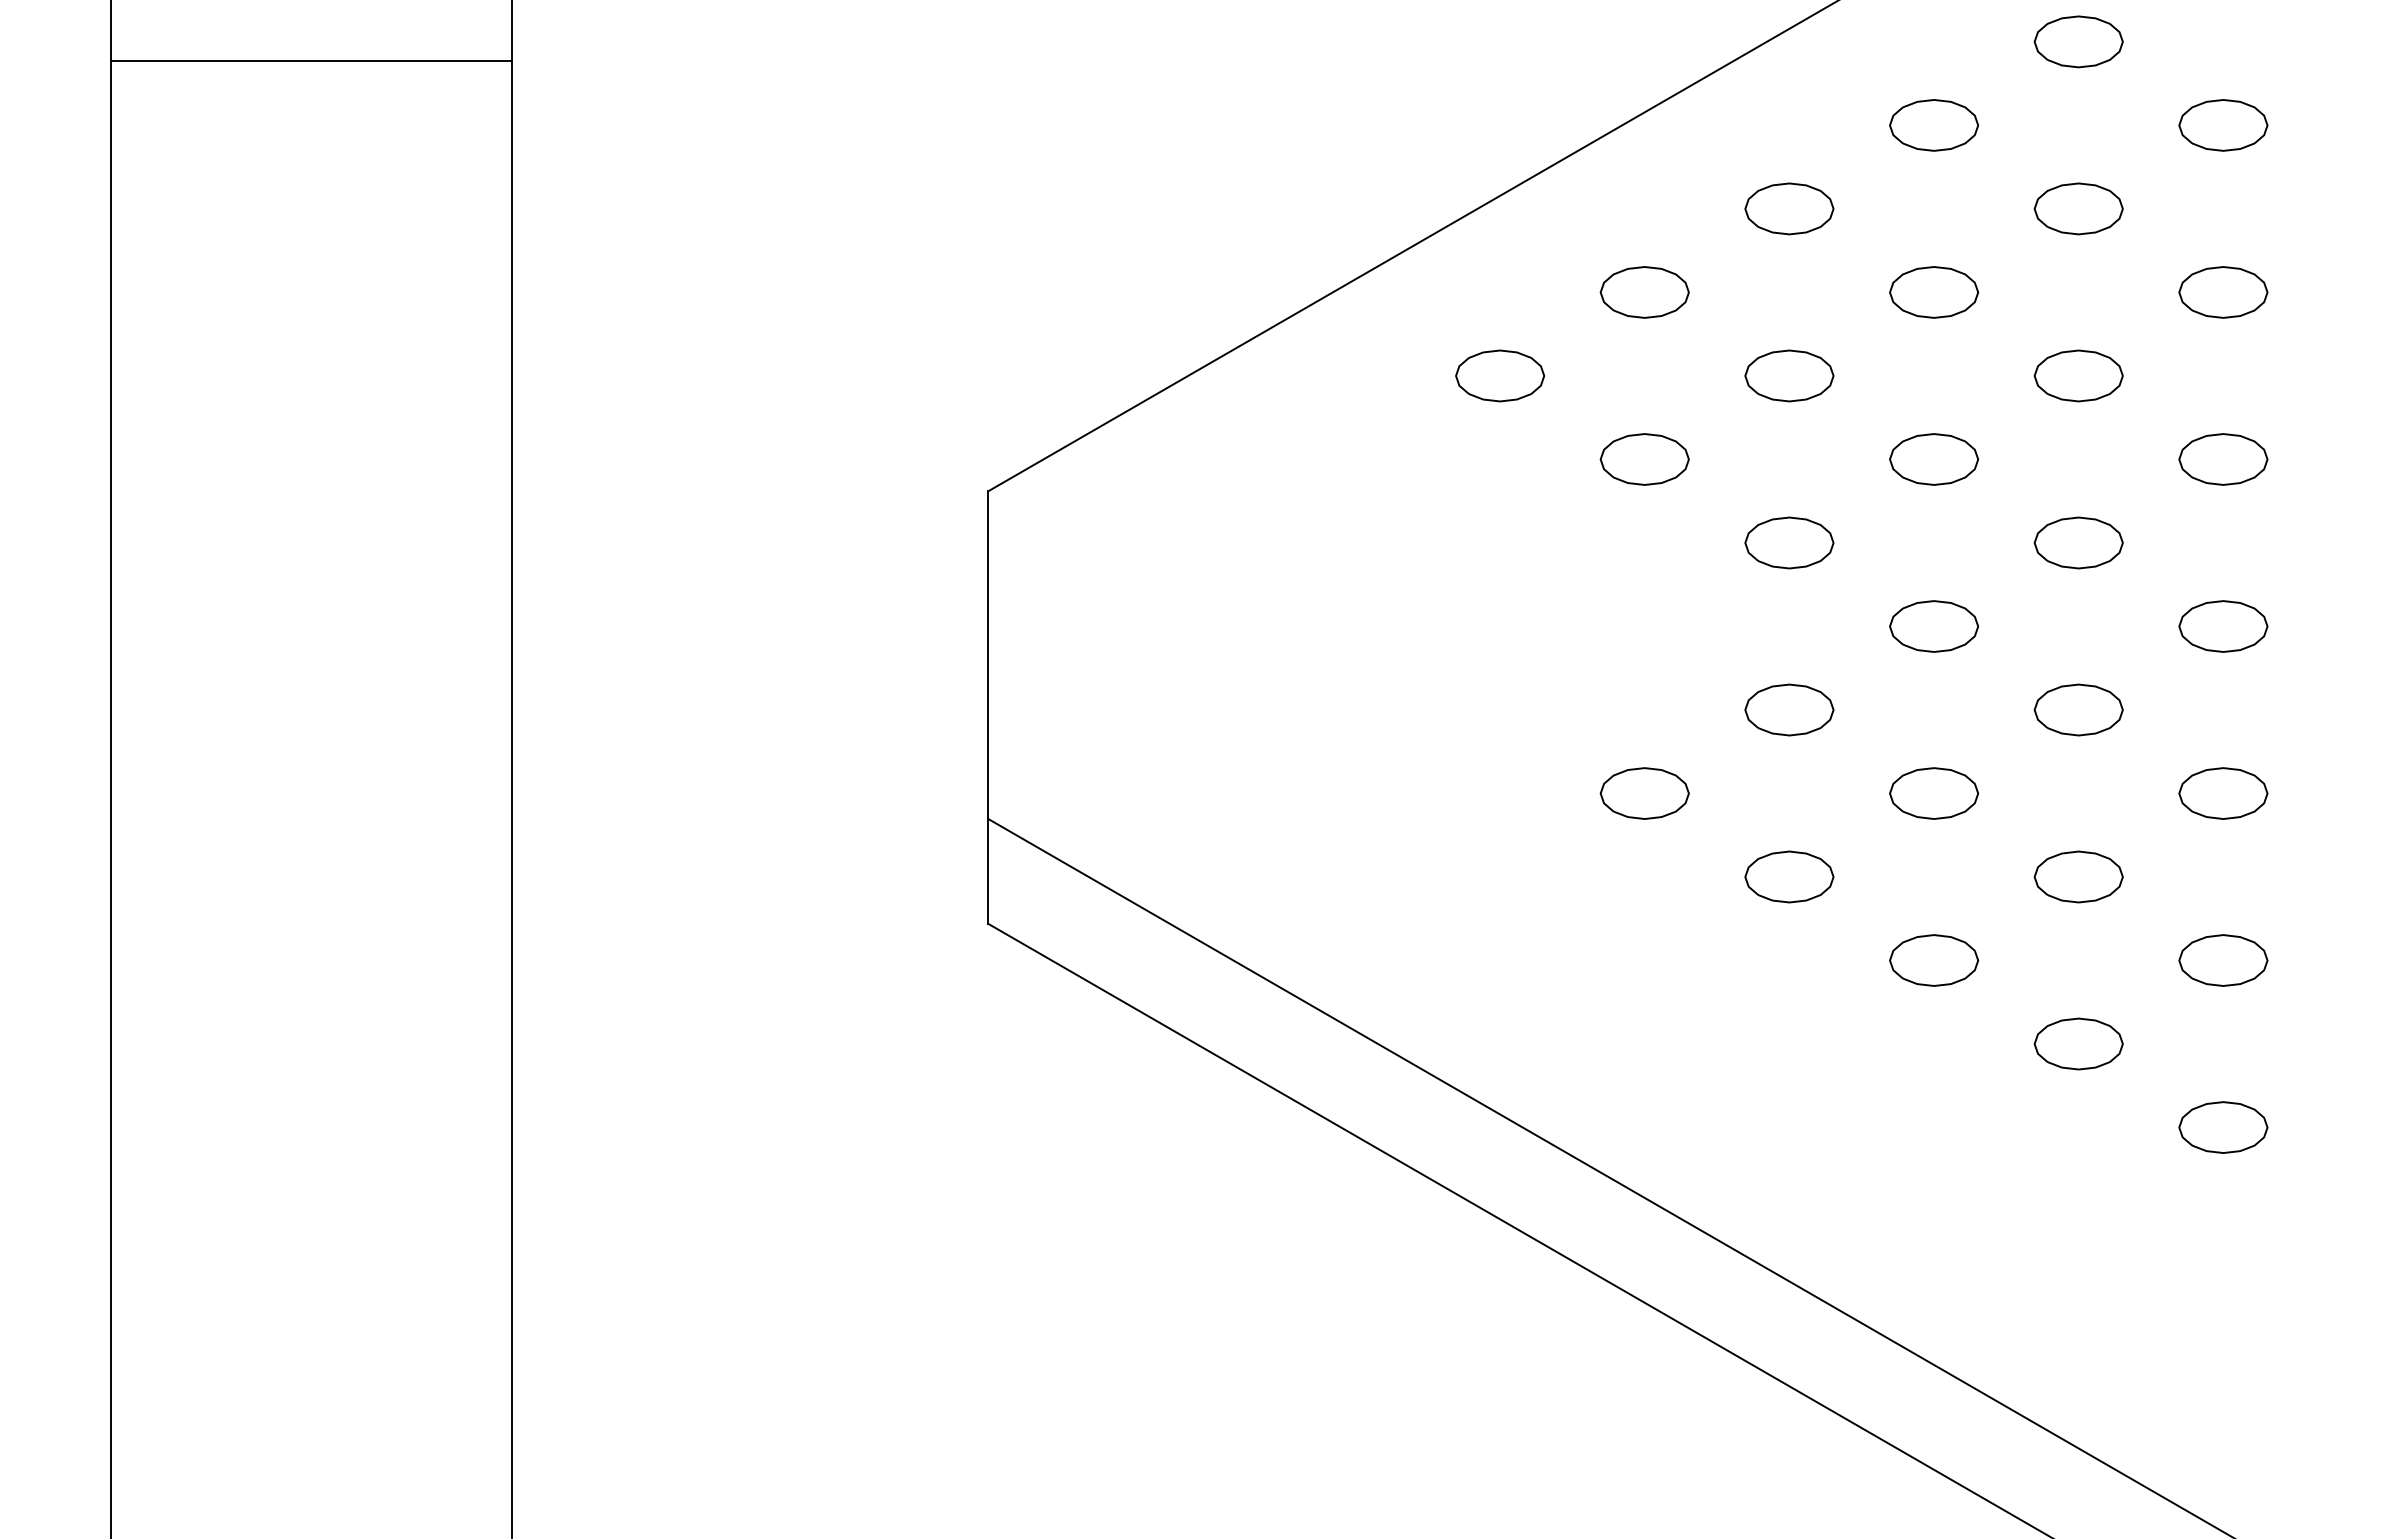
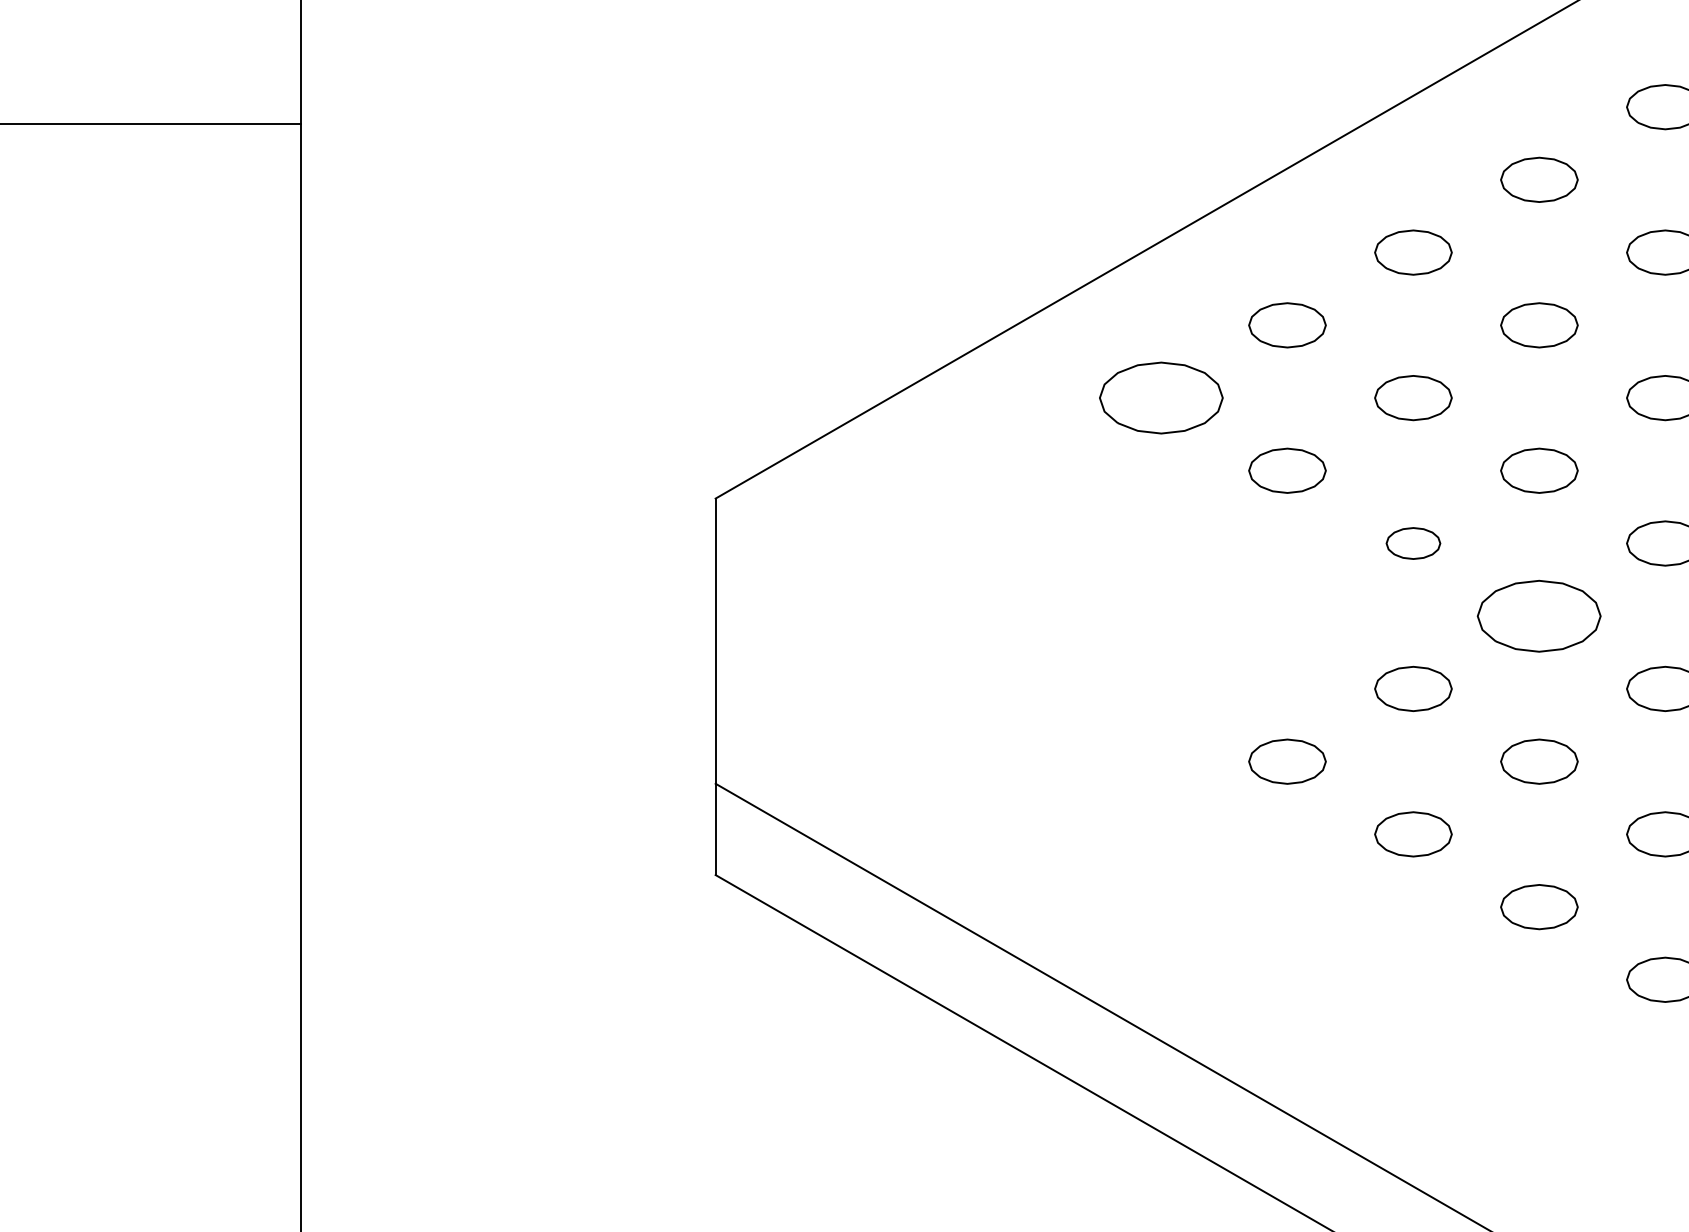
part: (1500, 375) -> (1161, 397), size x1.6
part: (1789, 542) -> (1413, 543), size x0.7
part: (1934, 626) -> (1539, 616), size x1.6

